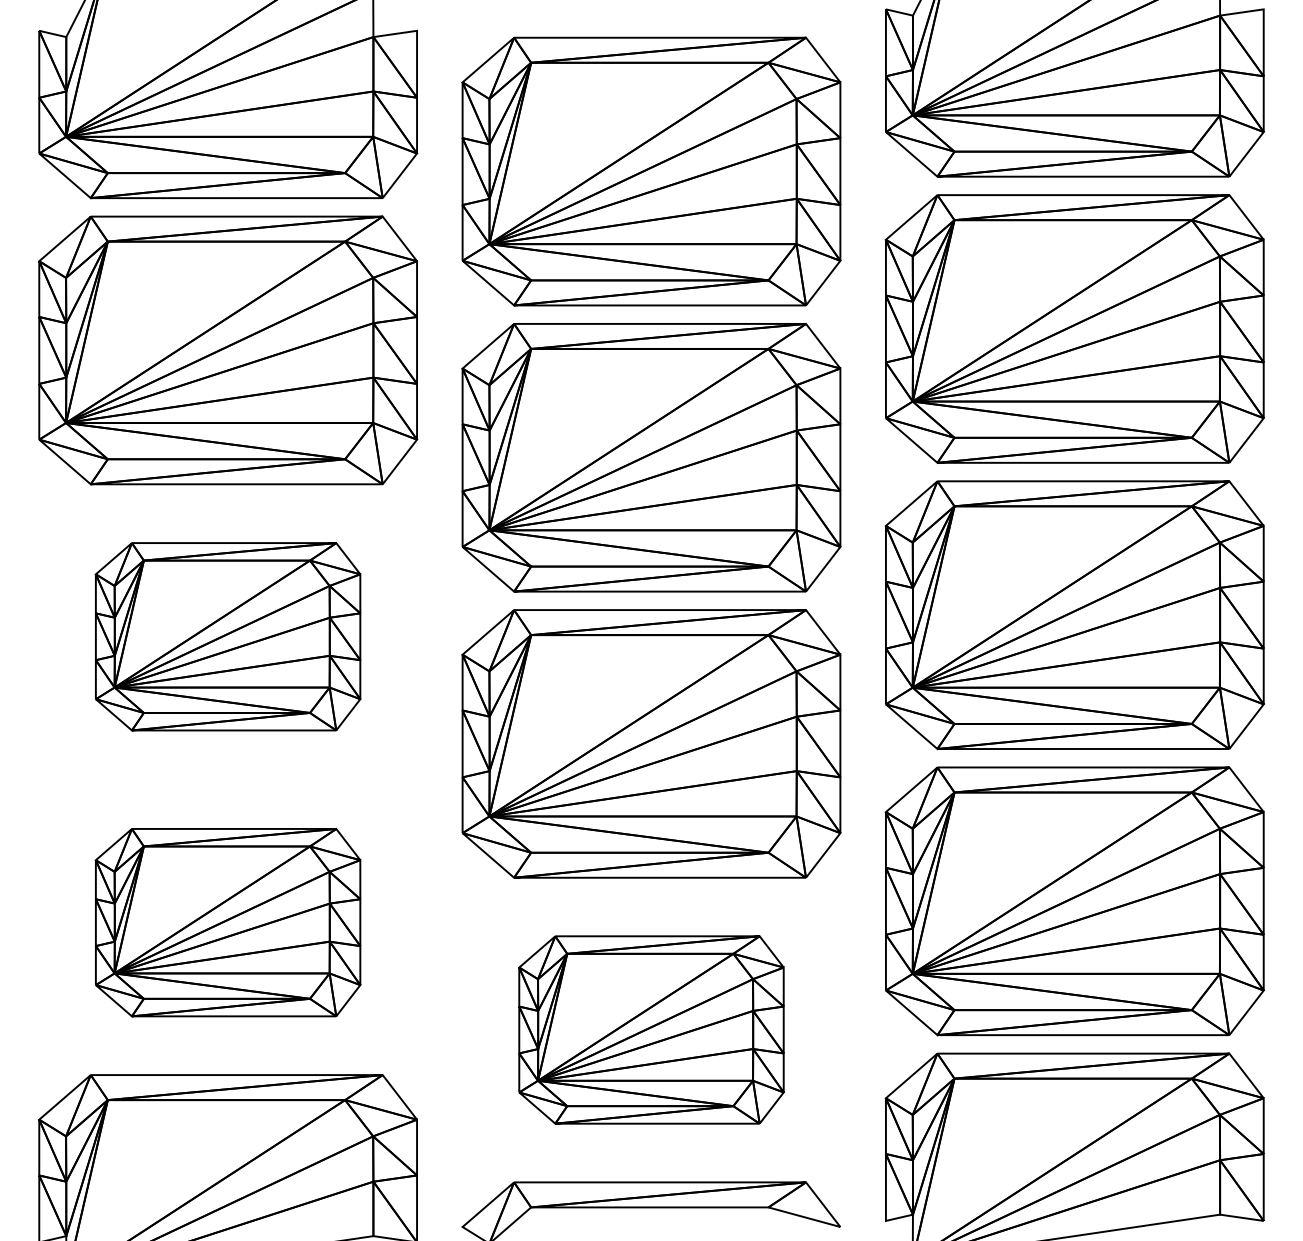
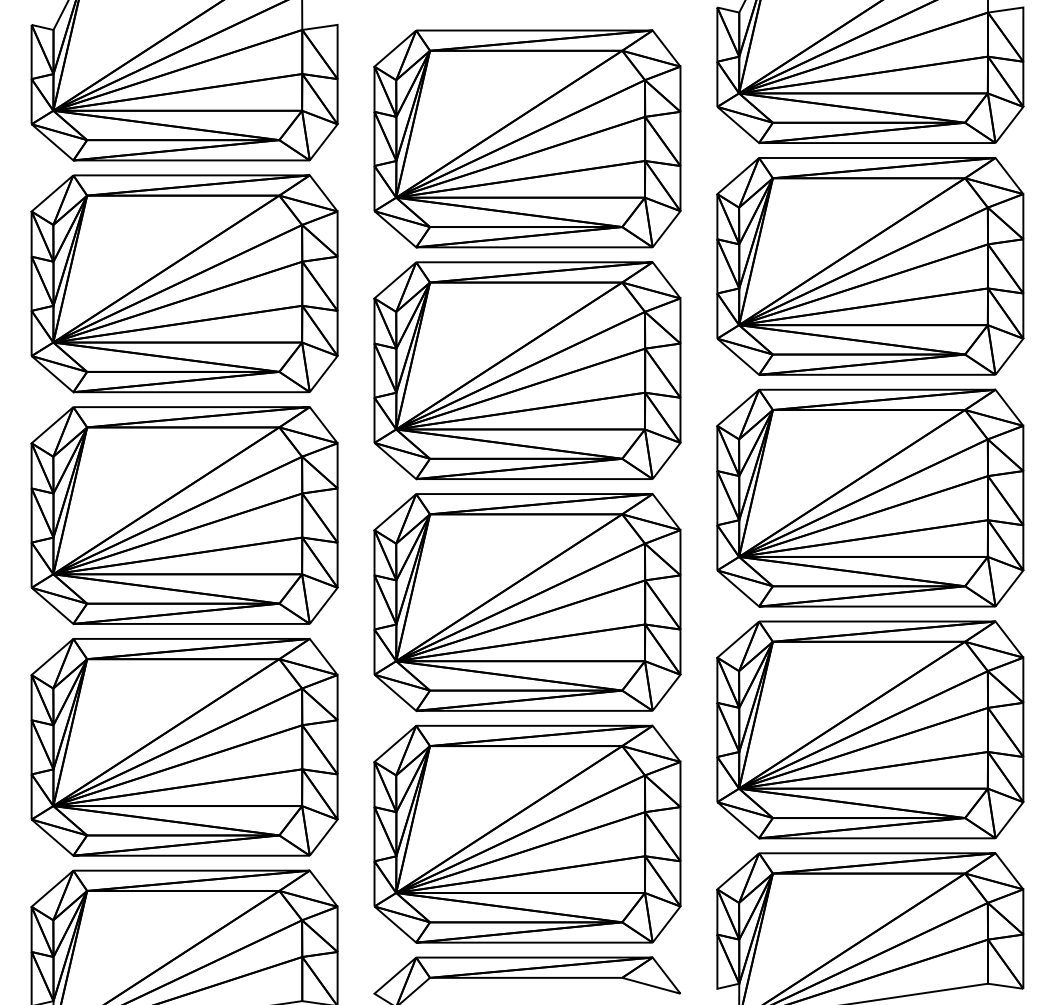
part: (227, 636) -> (184, 515), size x1.43
part: (227, 921) -> (184, 746), size x1.43
part: (651, 1029) -> (527, 833), size x1.43

